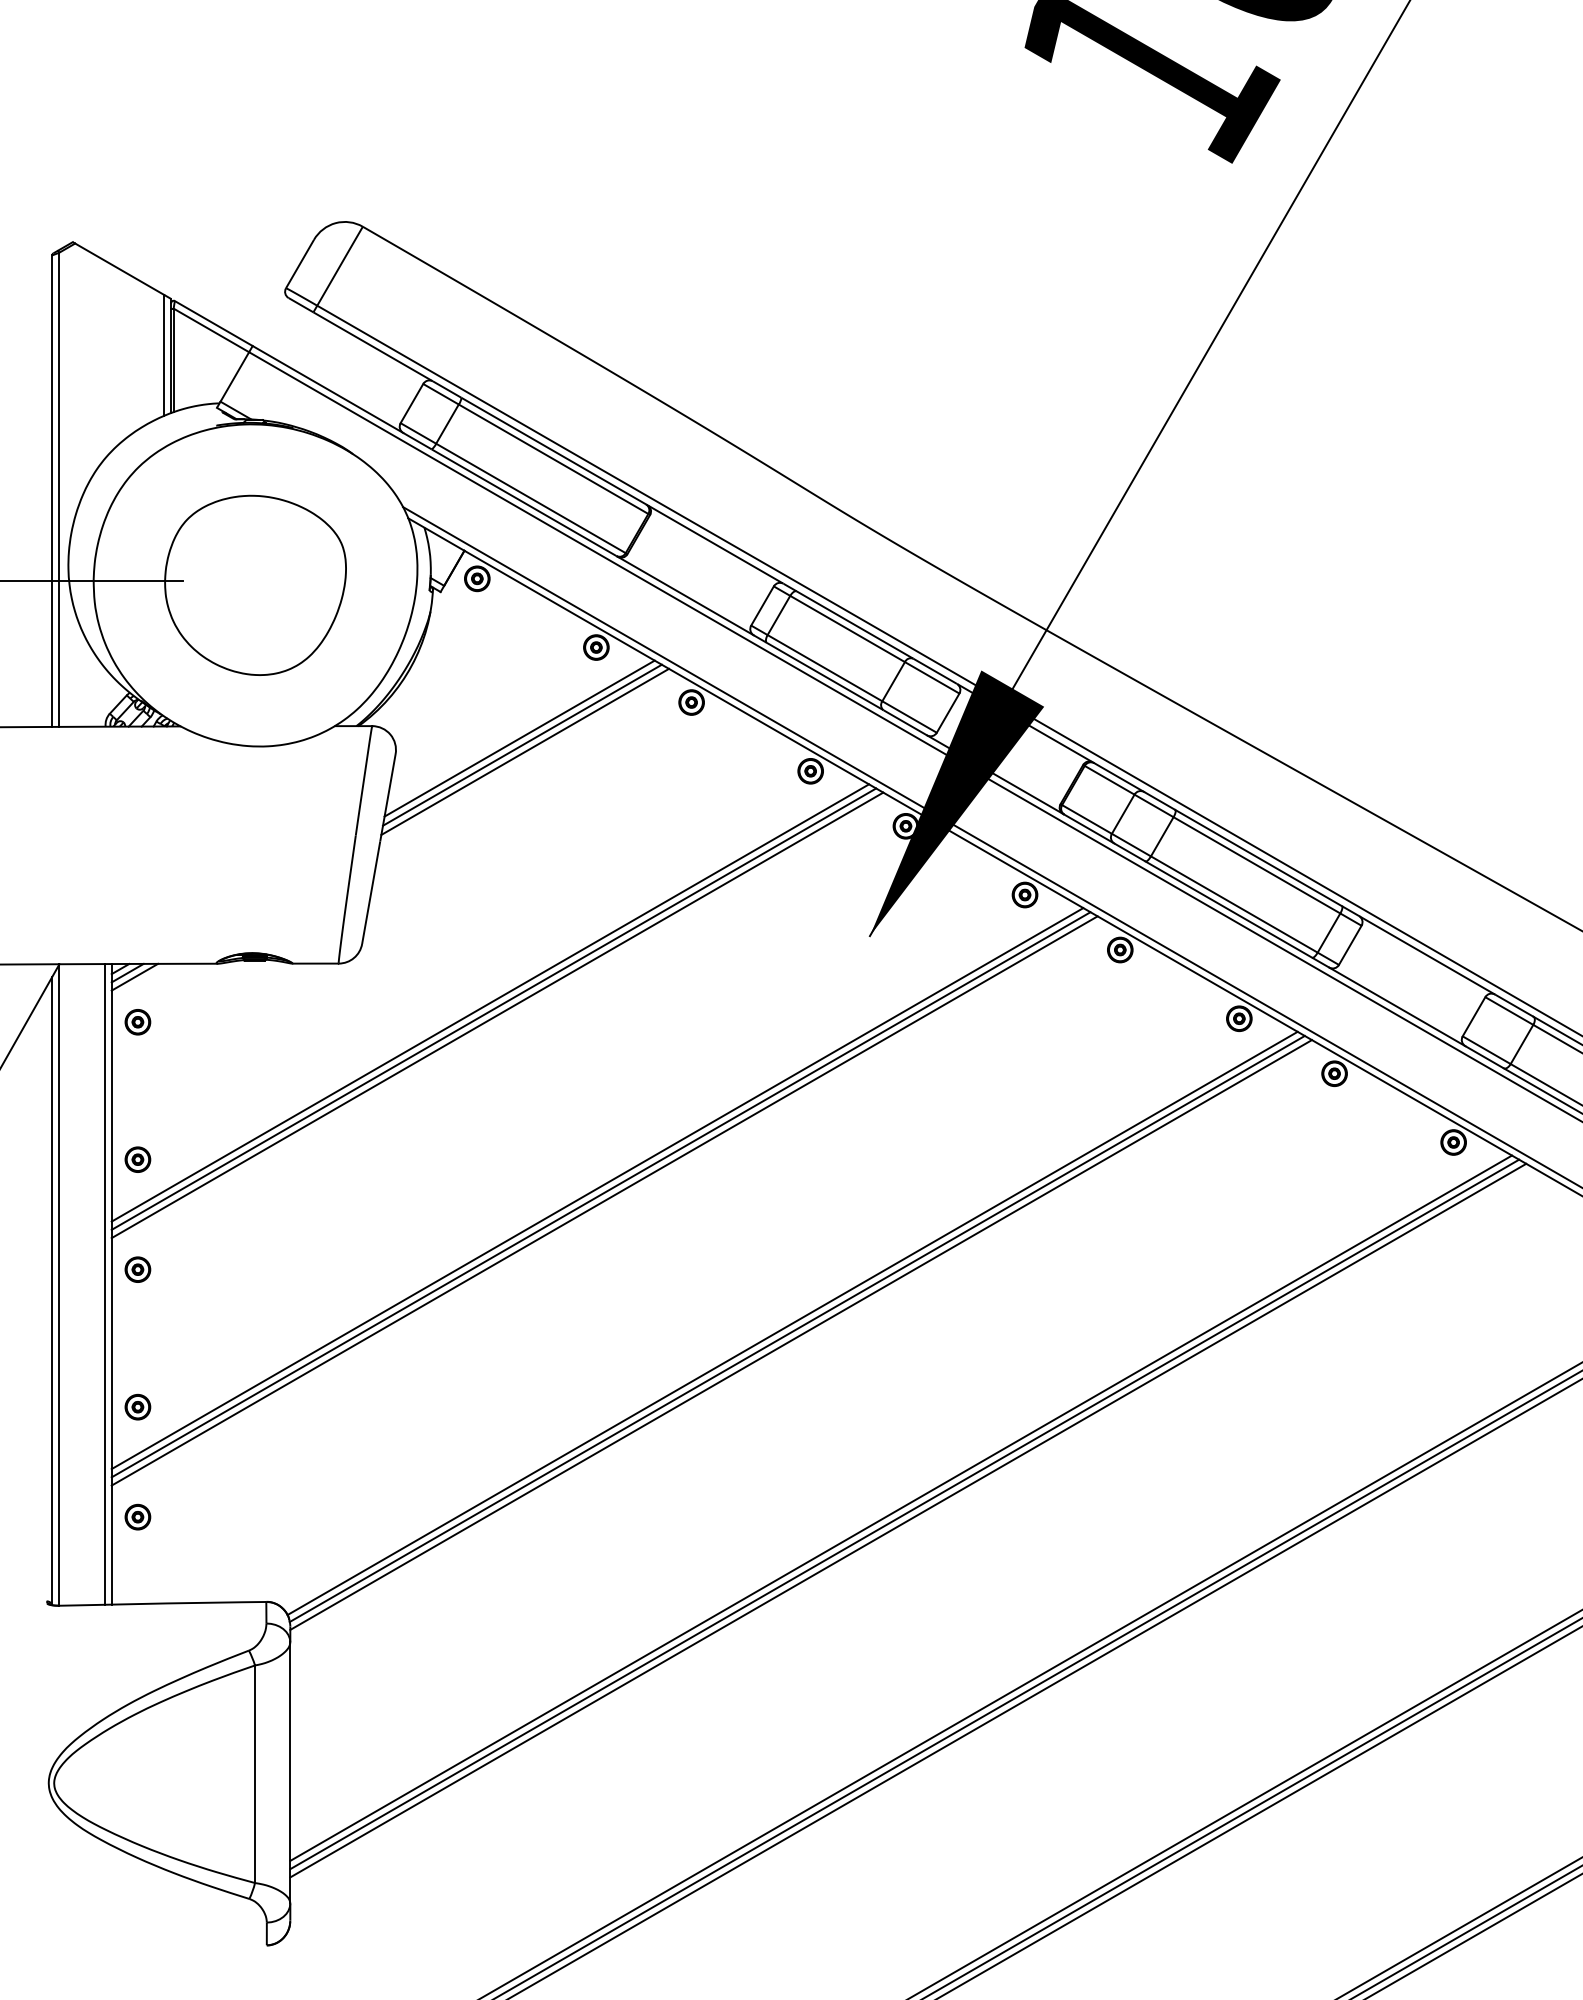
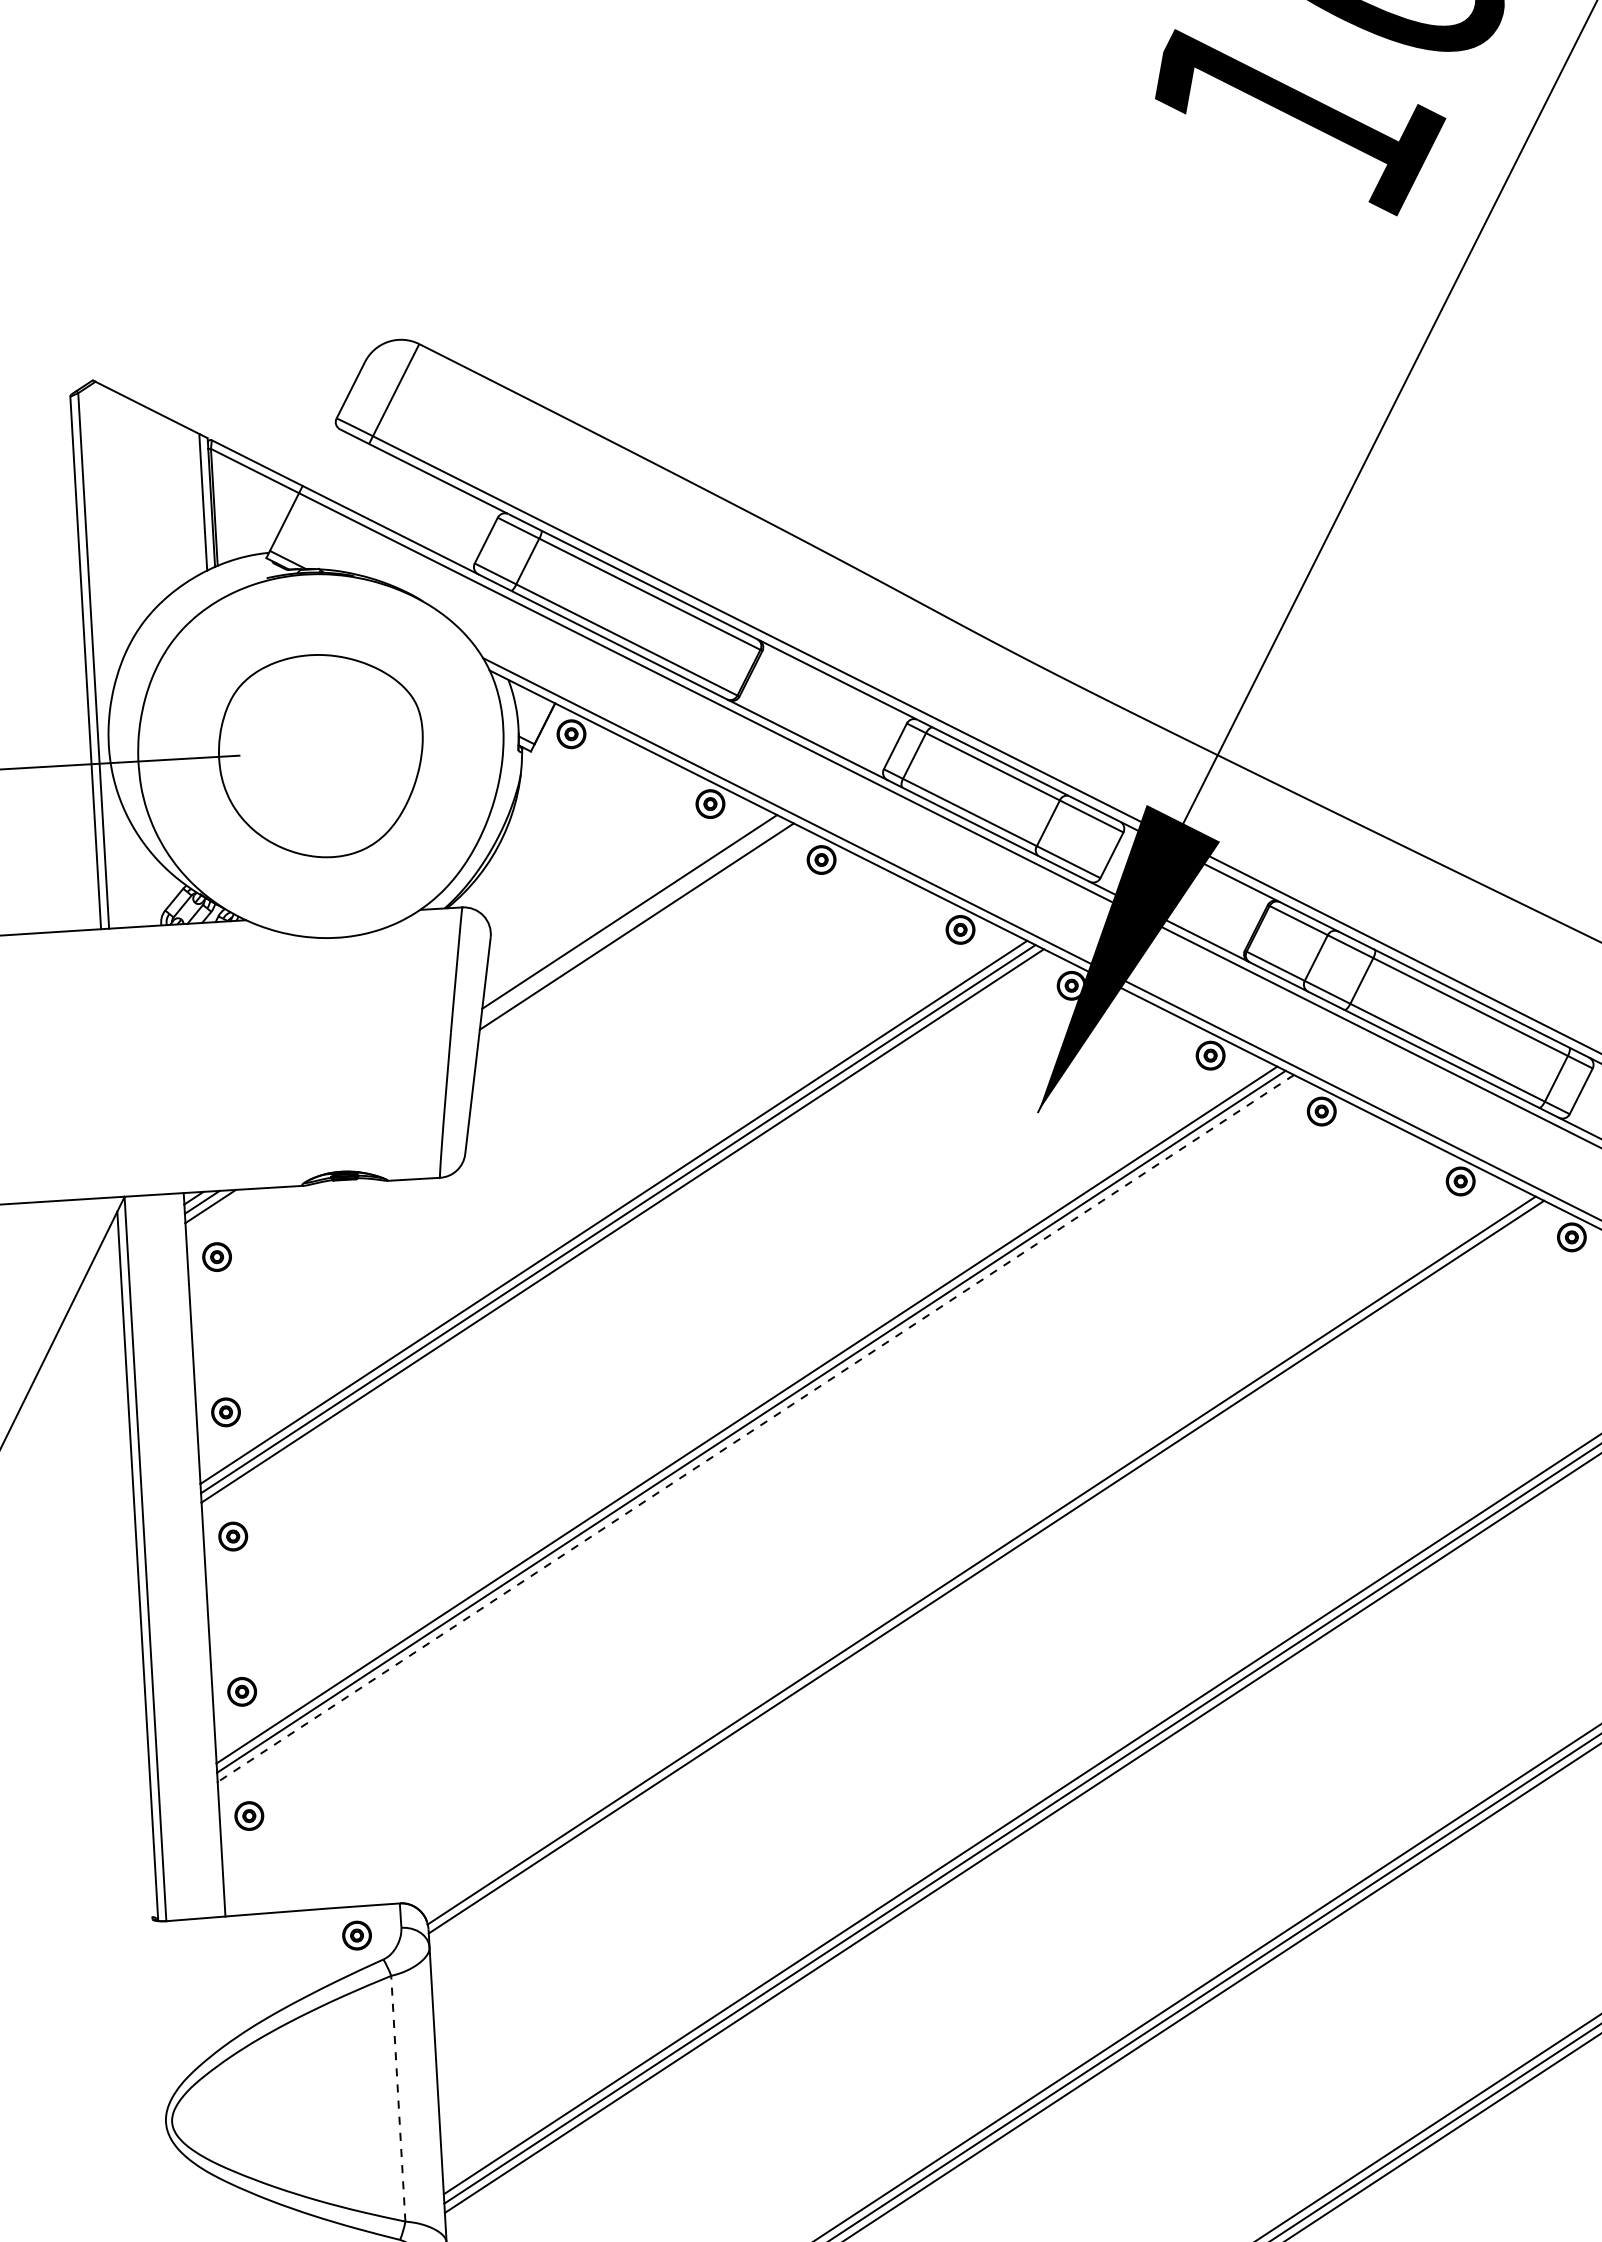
line: (522, 744) -> (633, 918), removed
line: (604, 1201) -> (755, 1429), solid -> dashed
line: (104, 1284) -> (196, 1555), removed
line: (792, 1323) -> (975, 1554), removed
part: (226, 1627) -> (356, 1934), added
line: (255, 1774) -> (398, 2098), solid -> dashed

